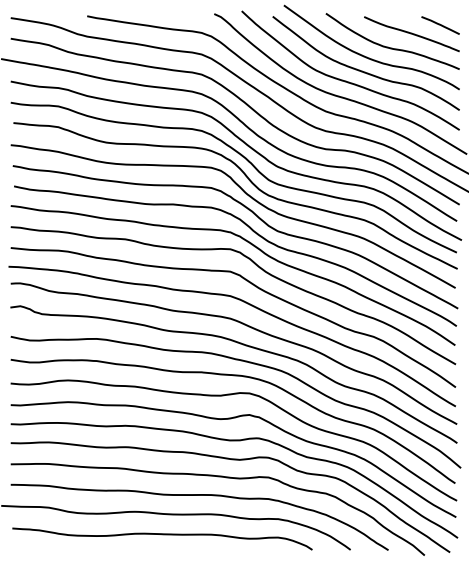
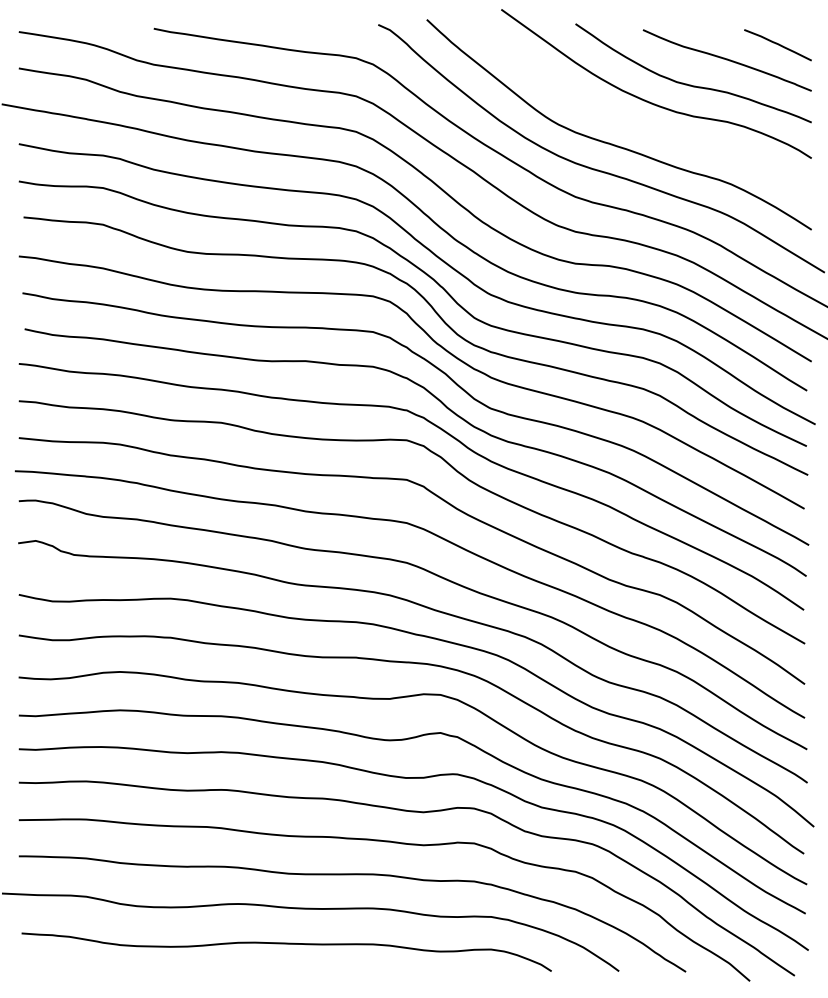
curve: (362, 70) -> (640, 124), removed

